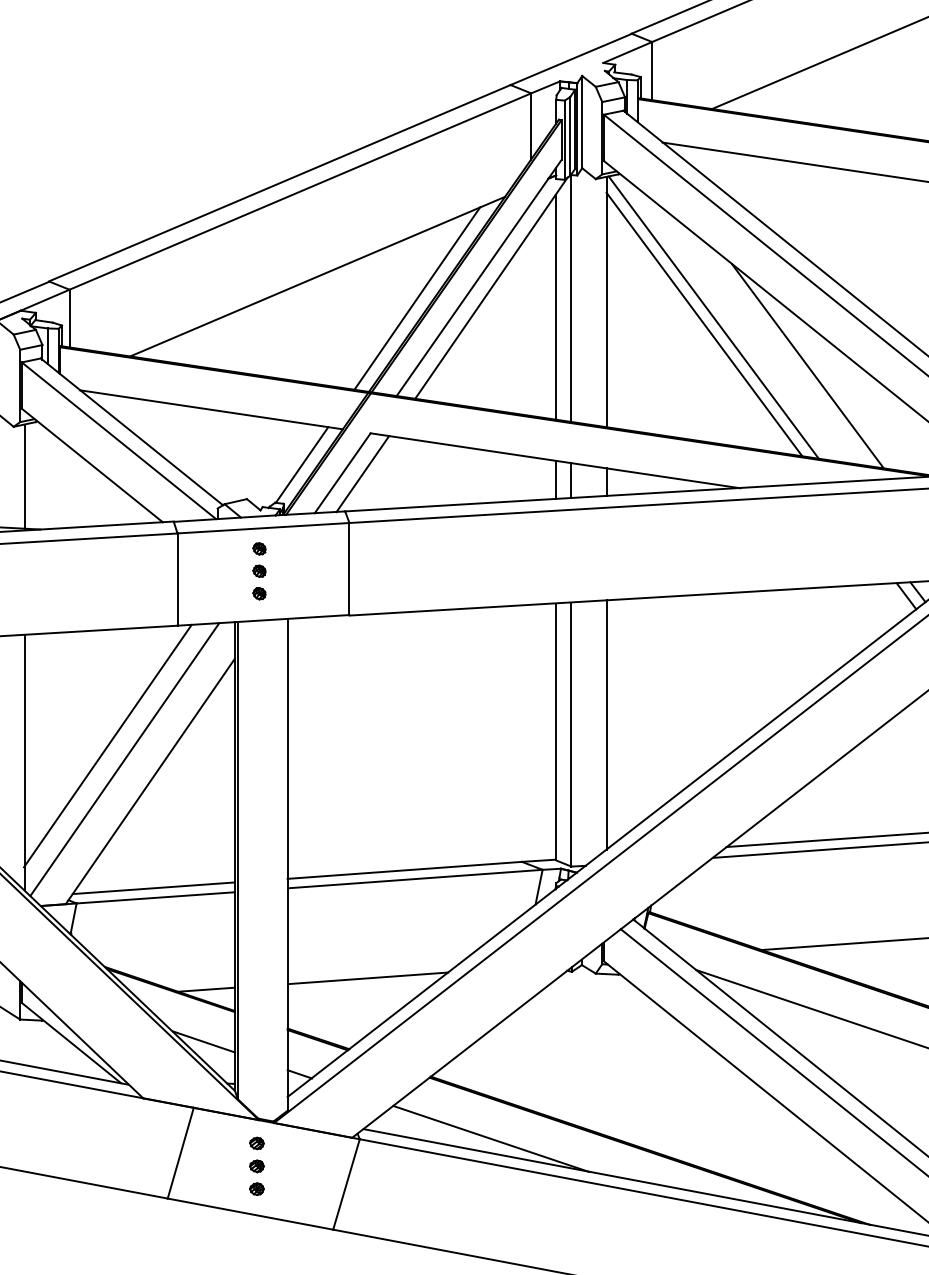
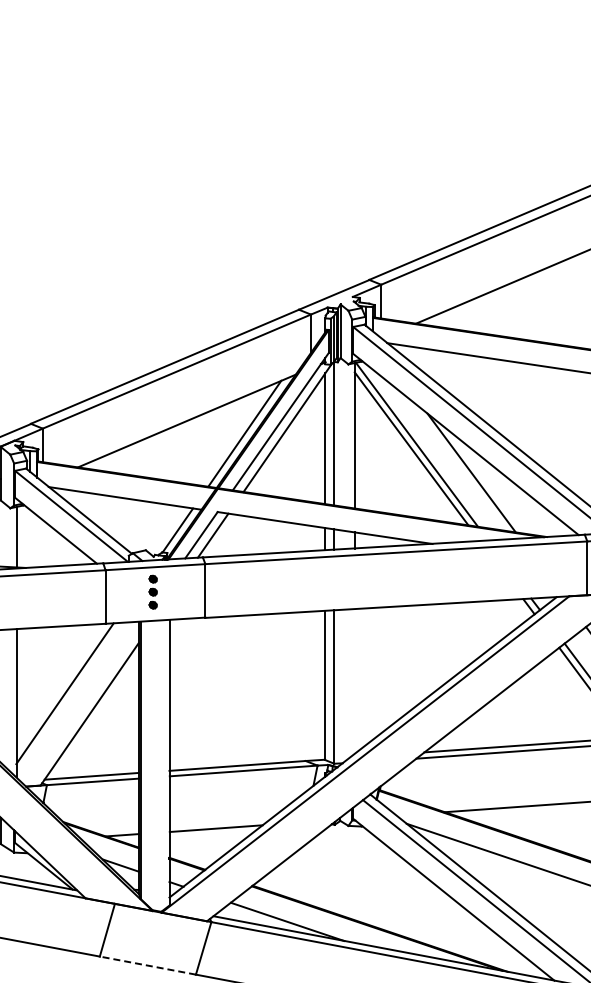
line: (606, 725) -> (354, 681), removed
line: (124, 759) -> (74, 701), removed
part: (256, 1165) -> (151, 937), removed
line: (249, 1213) -> (147, 965), solid -> dashed

